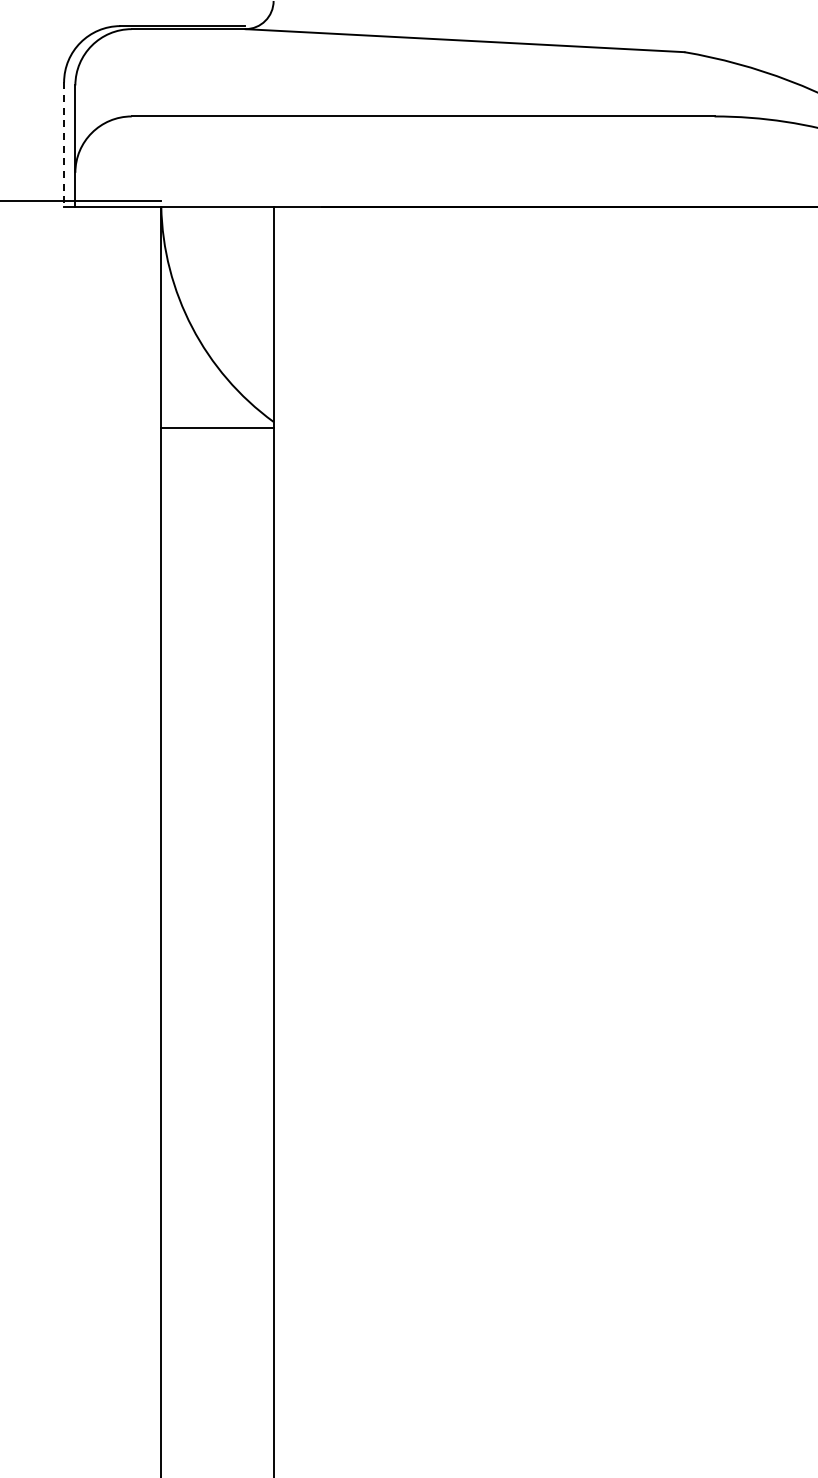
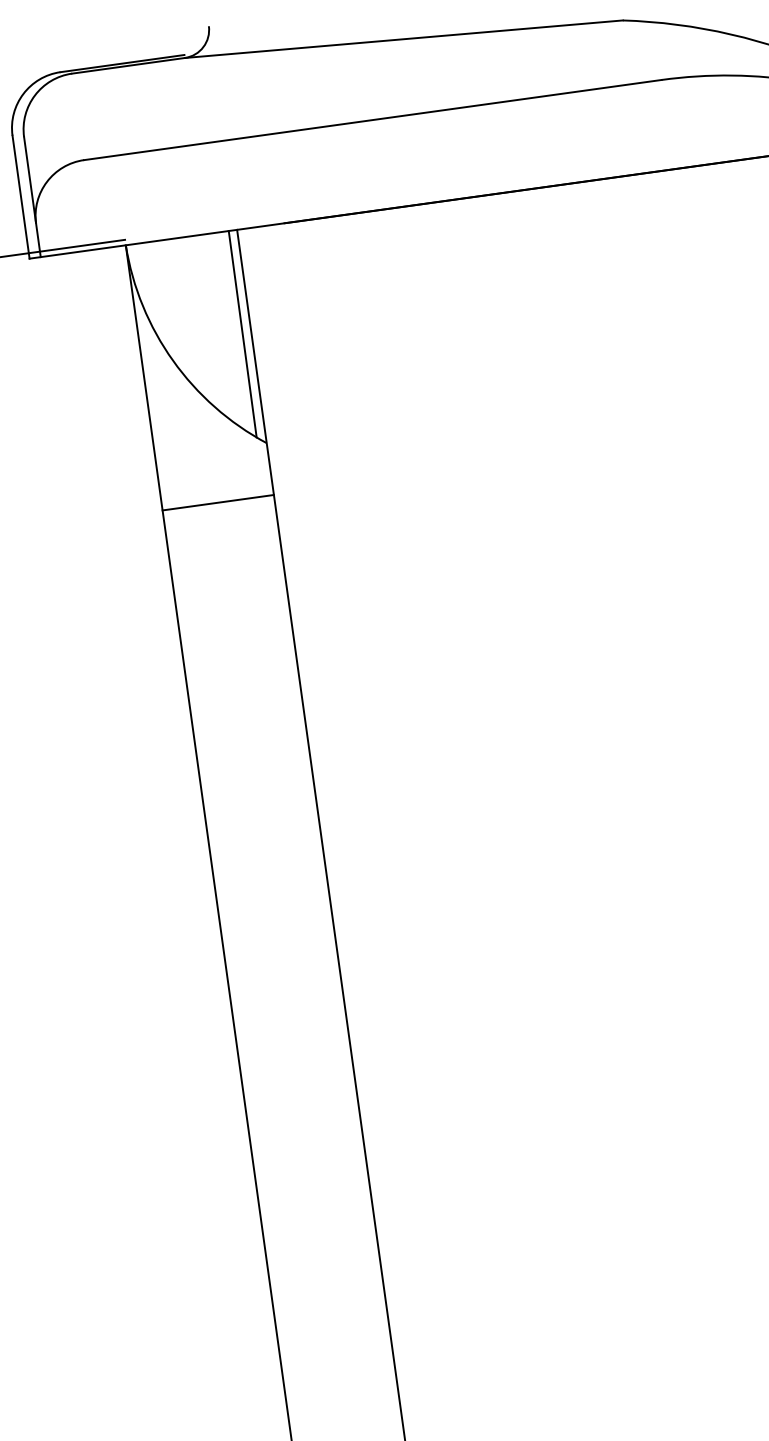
line: (64, 145) -> (21, 198), dashed -> solid
line: (264, 310) -> (242, 334), added
line: (217, 428) -> (218, 502), moved

